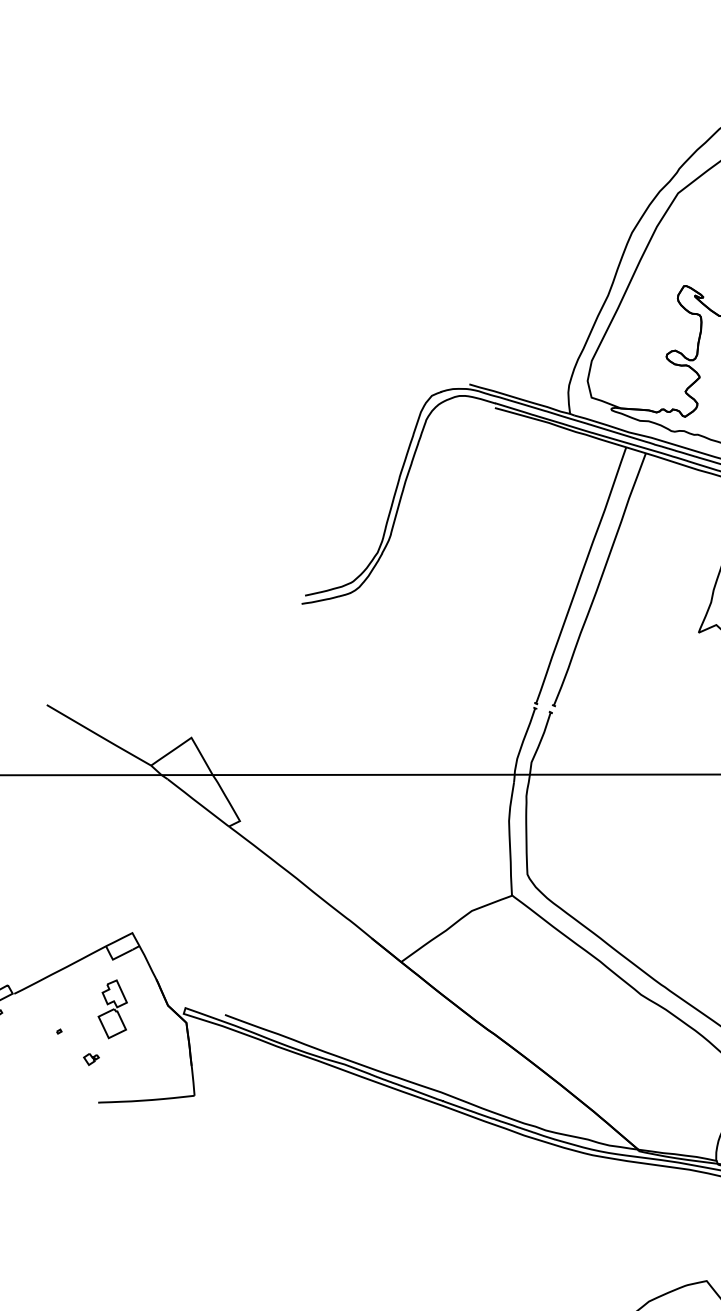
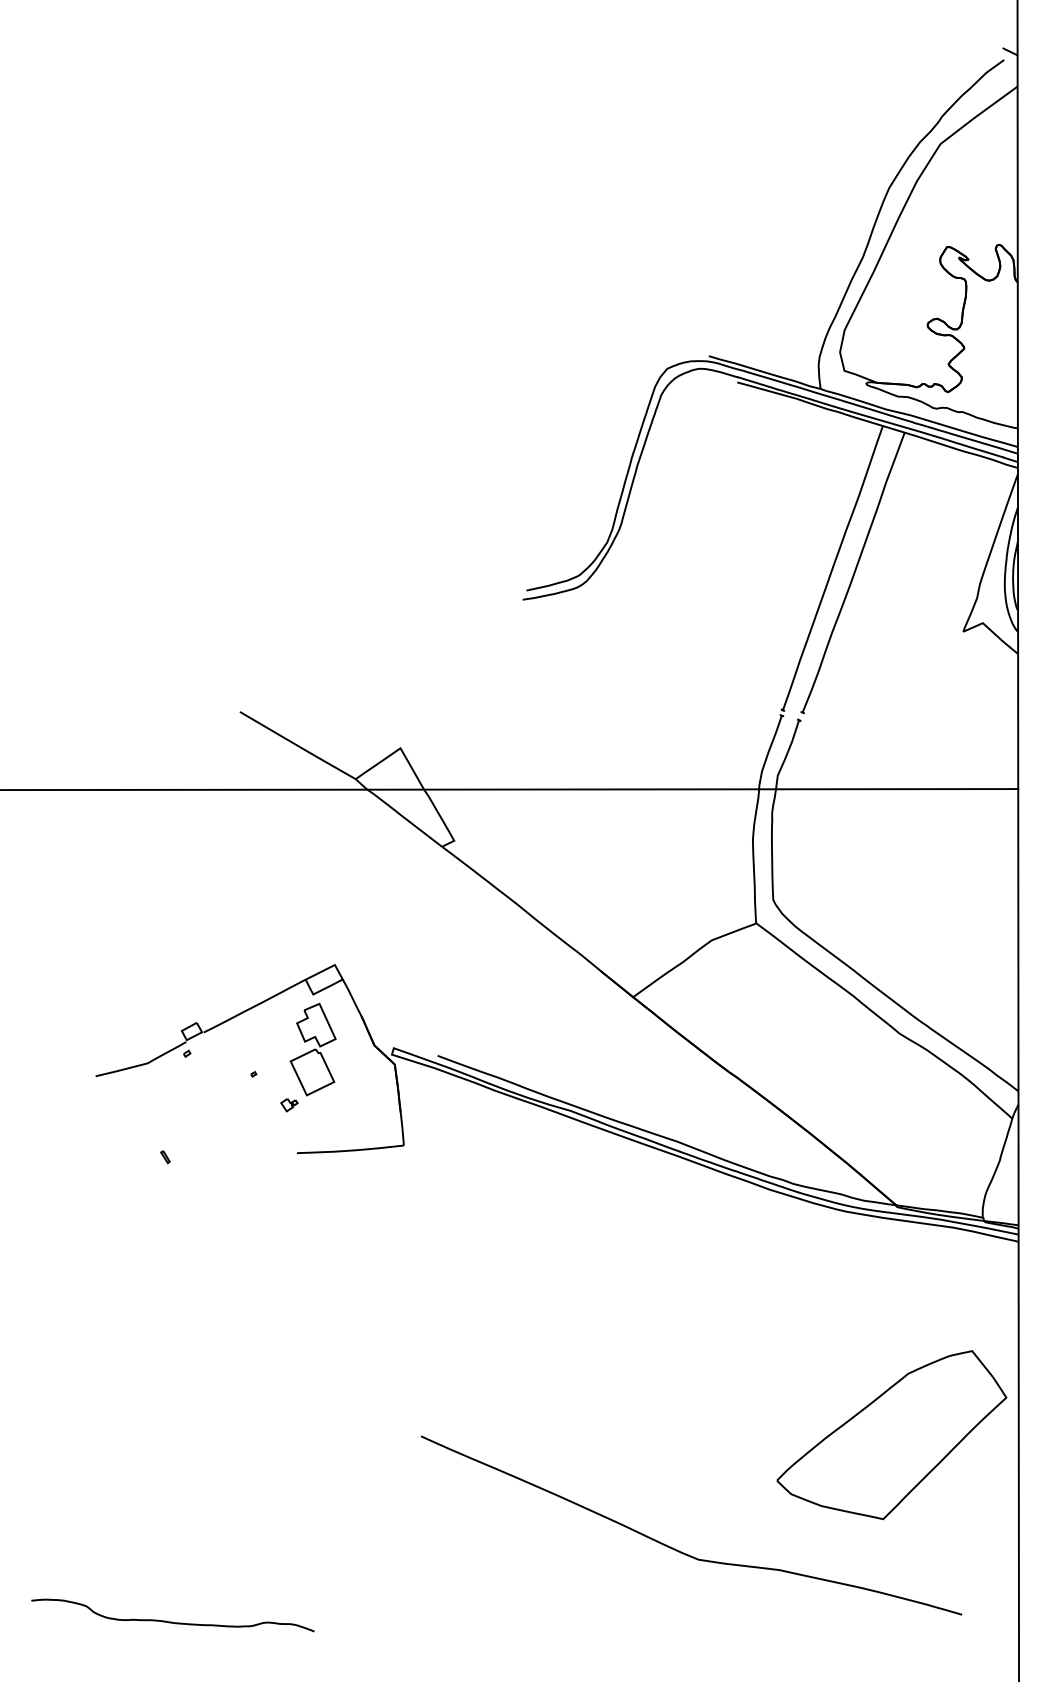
part: (112, 1009) -> (312, 1049), size x1.43

